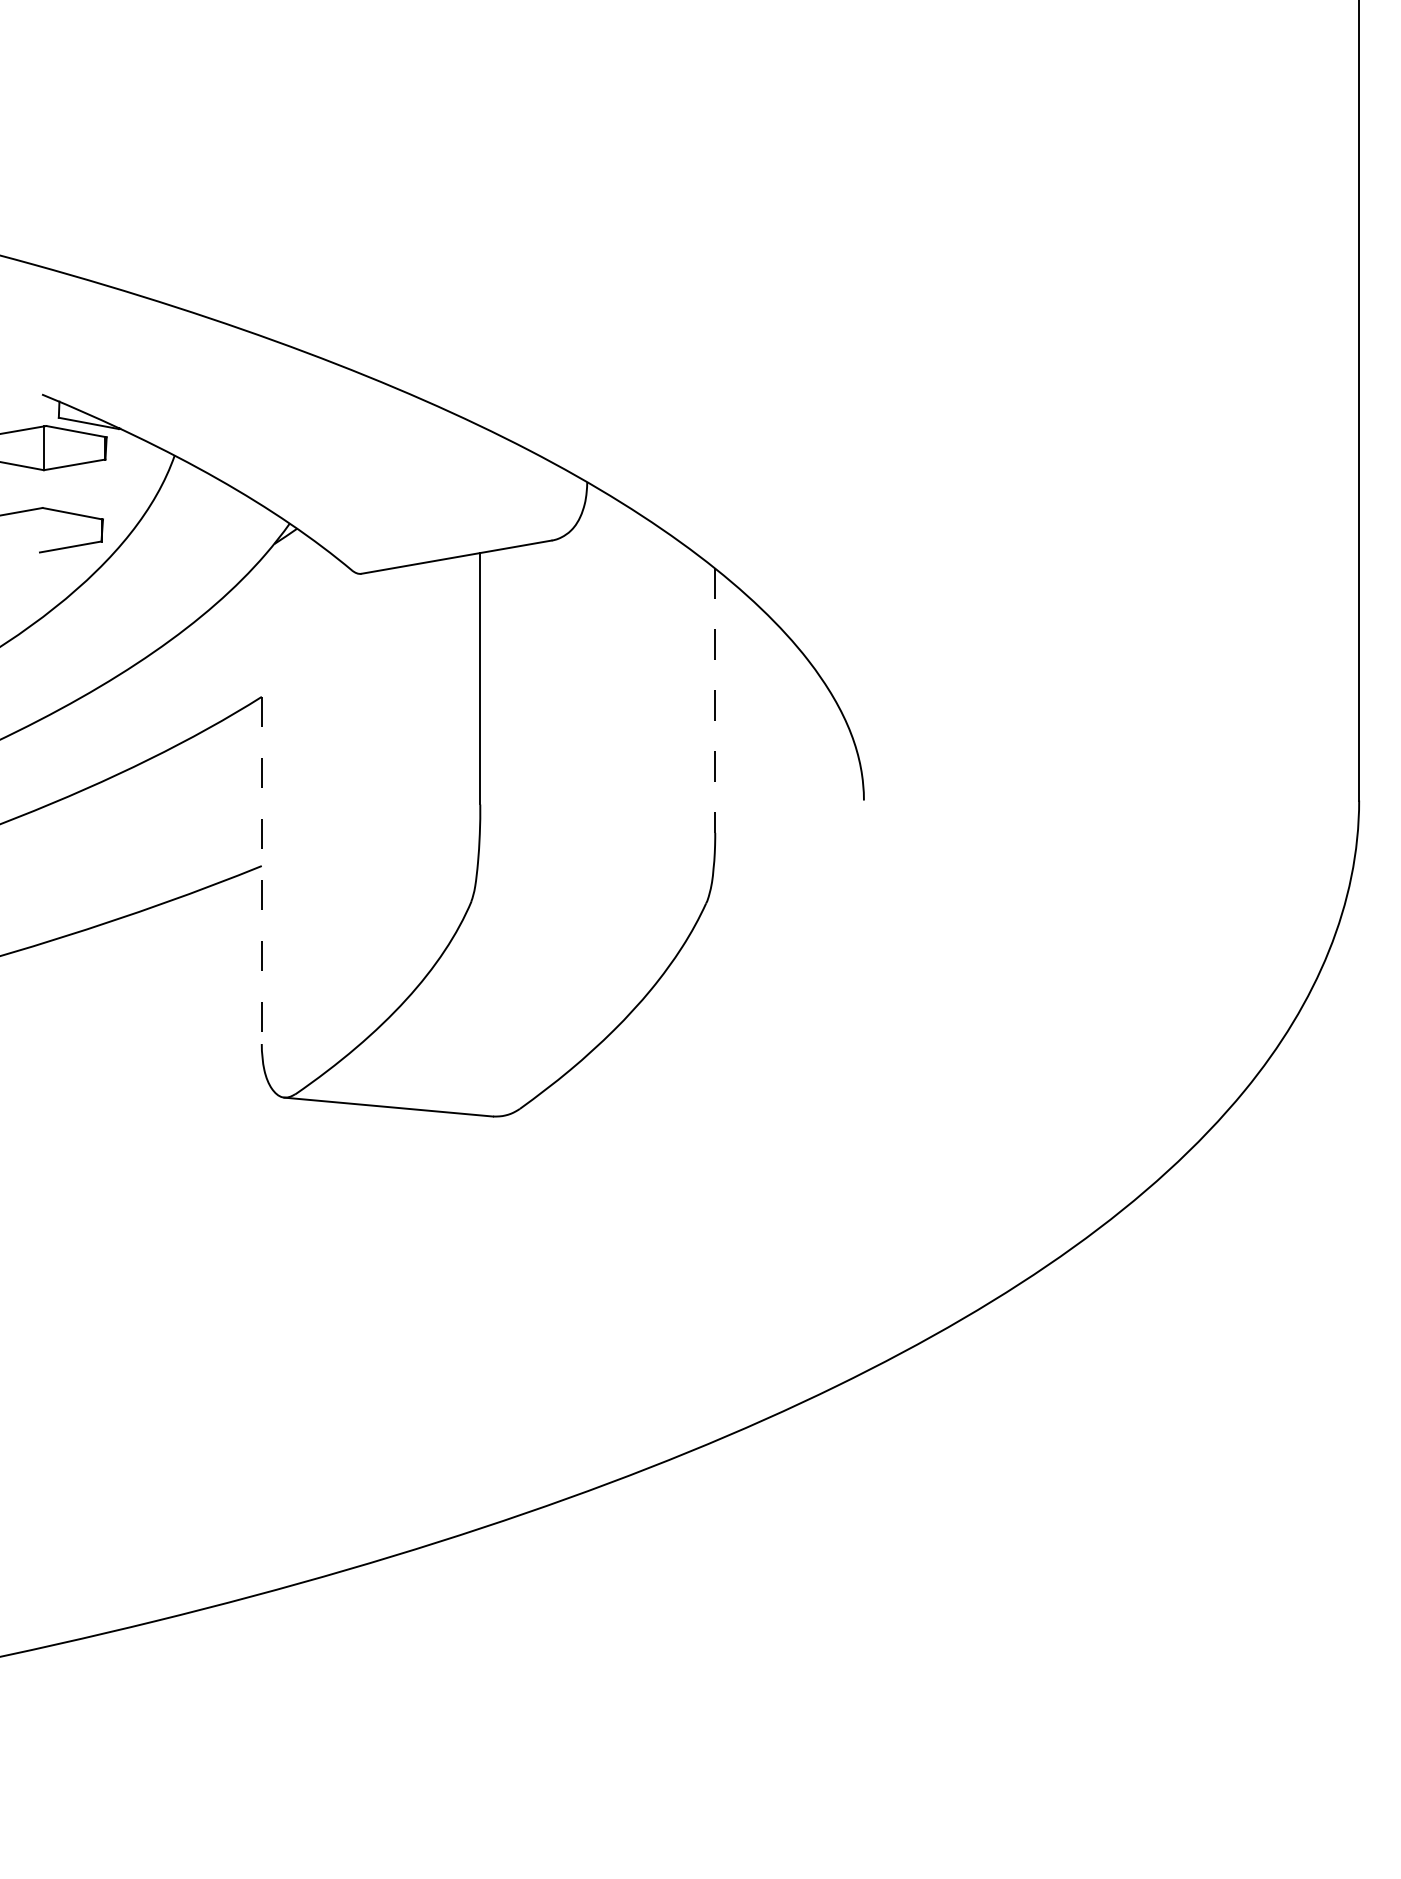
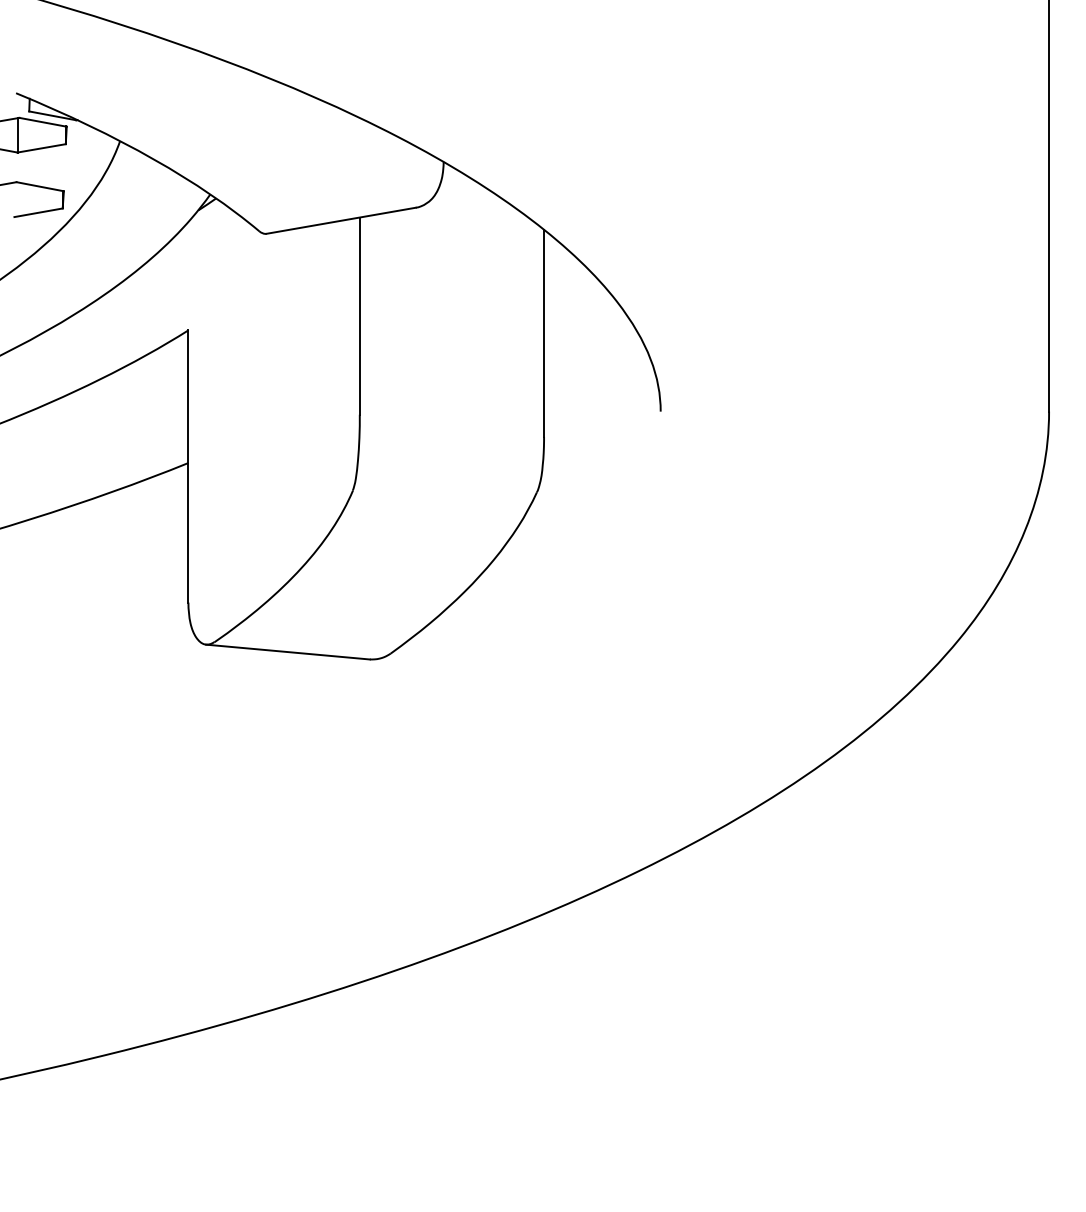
line: (715, 701) -> (544, 333), dashed -> solid
line: (261, 870) -> (188, 466), dashed -> solid

